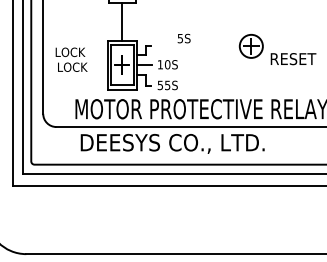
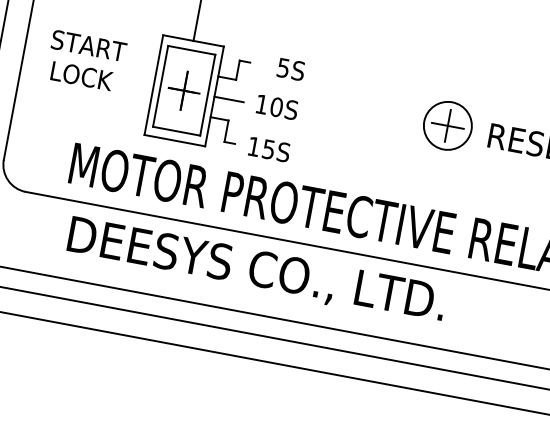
text: (183, 38) -> (289, 69), moved
part: (250, 46) -> (446, 125), moved
text: (73, 52) -> (89, 46), LOCK -> START
text: (159, 85) -> (252, 146), 55S -> 15S

